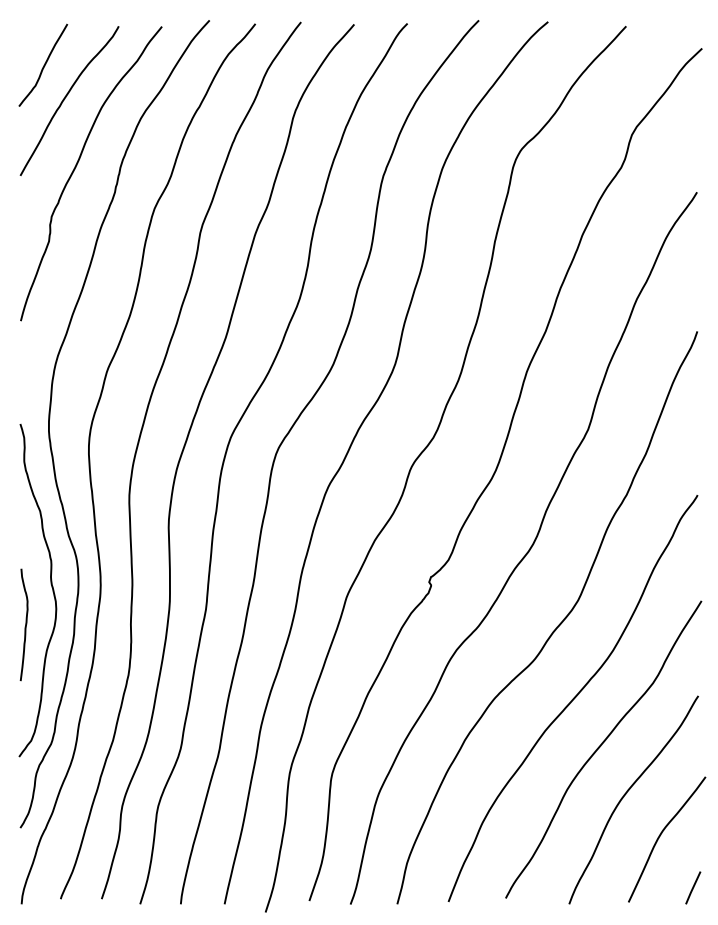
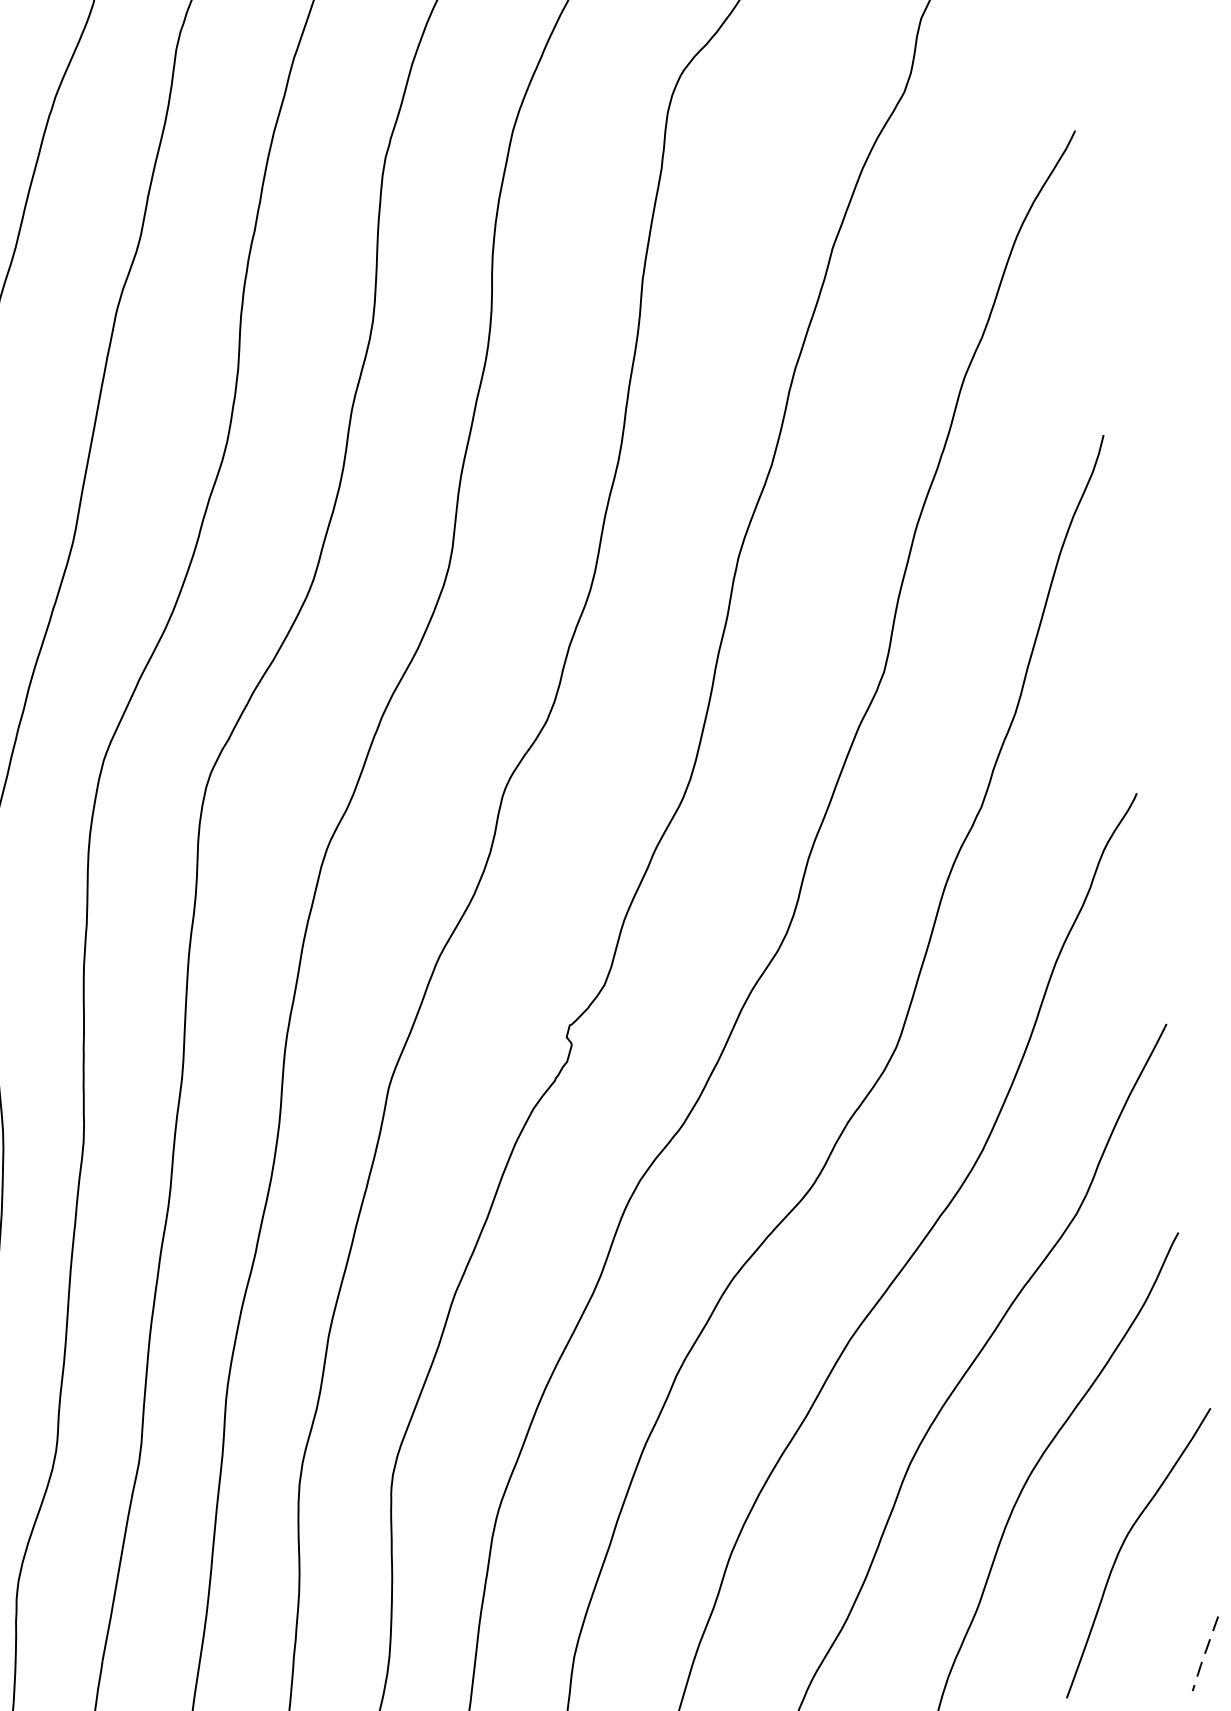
line: (692, 888) -> (1203, 1655), solid -> dashed

